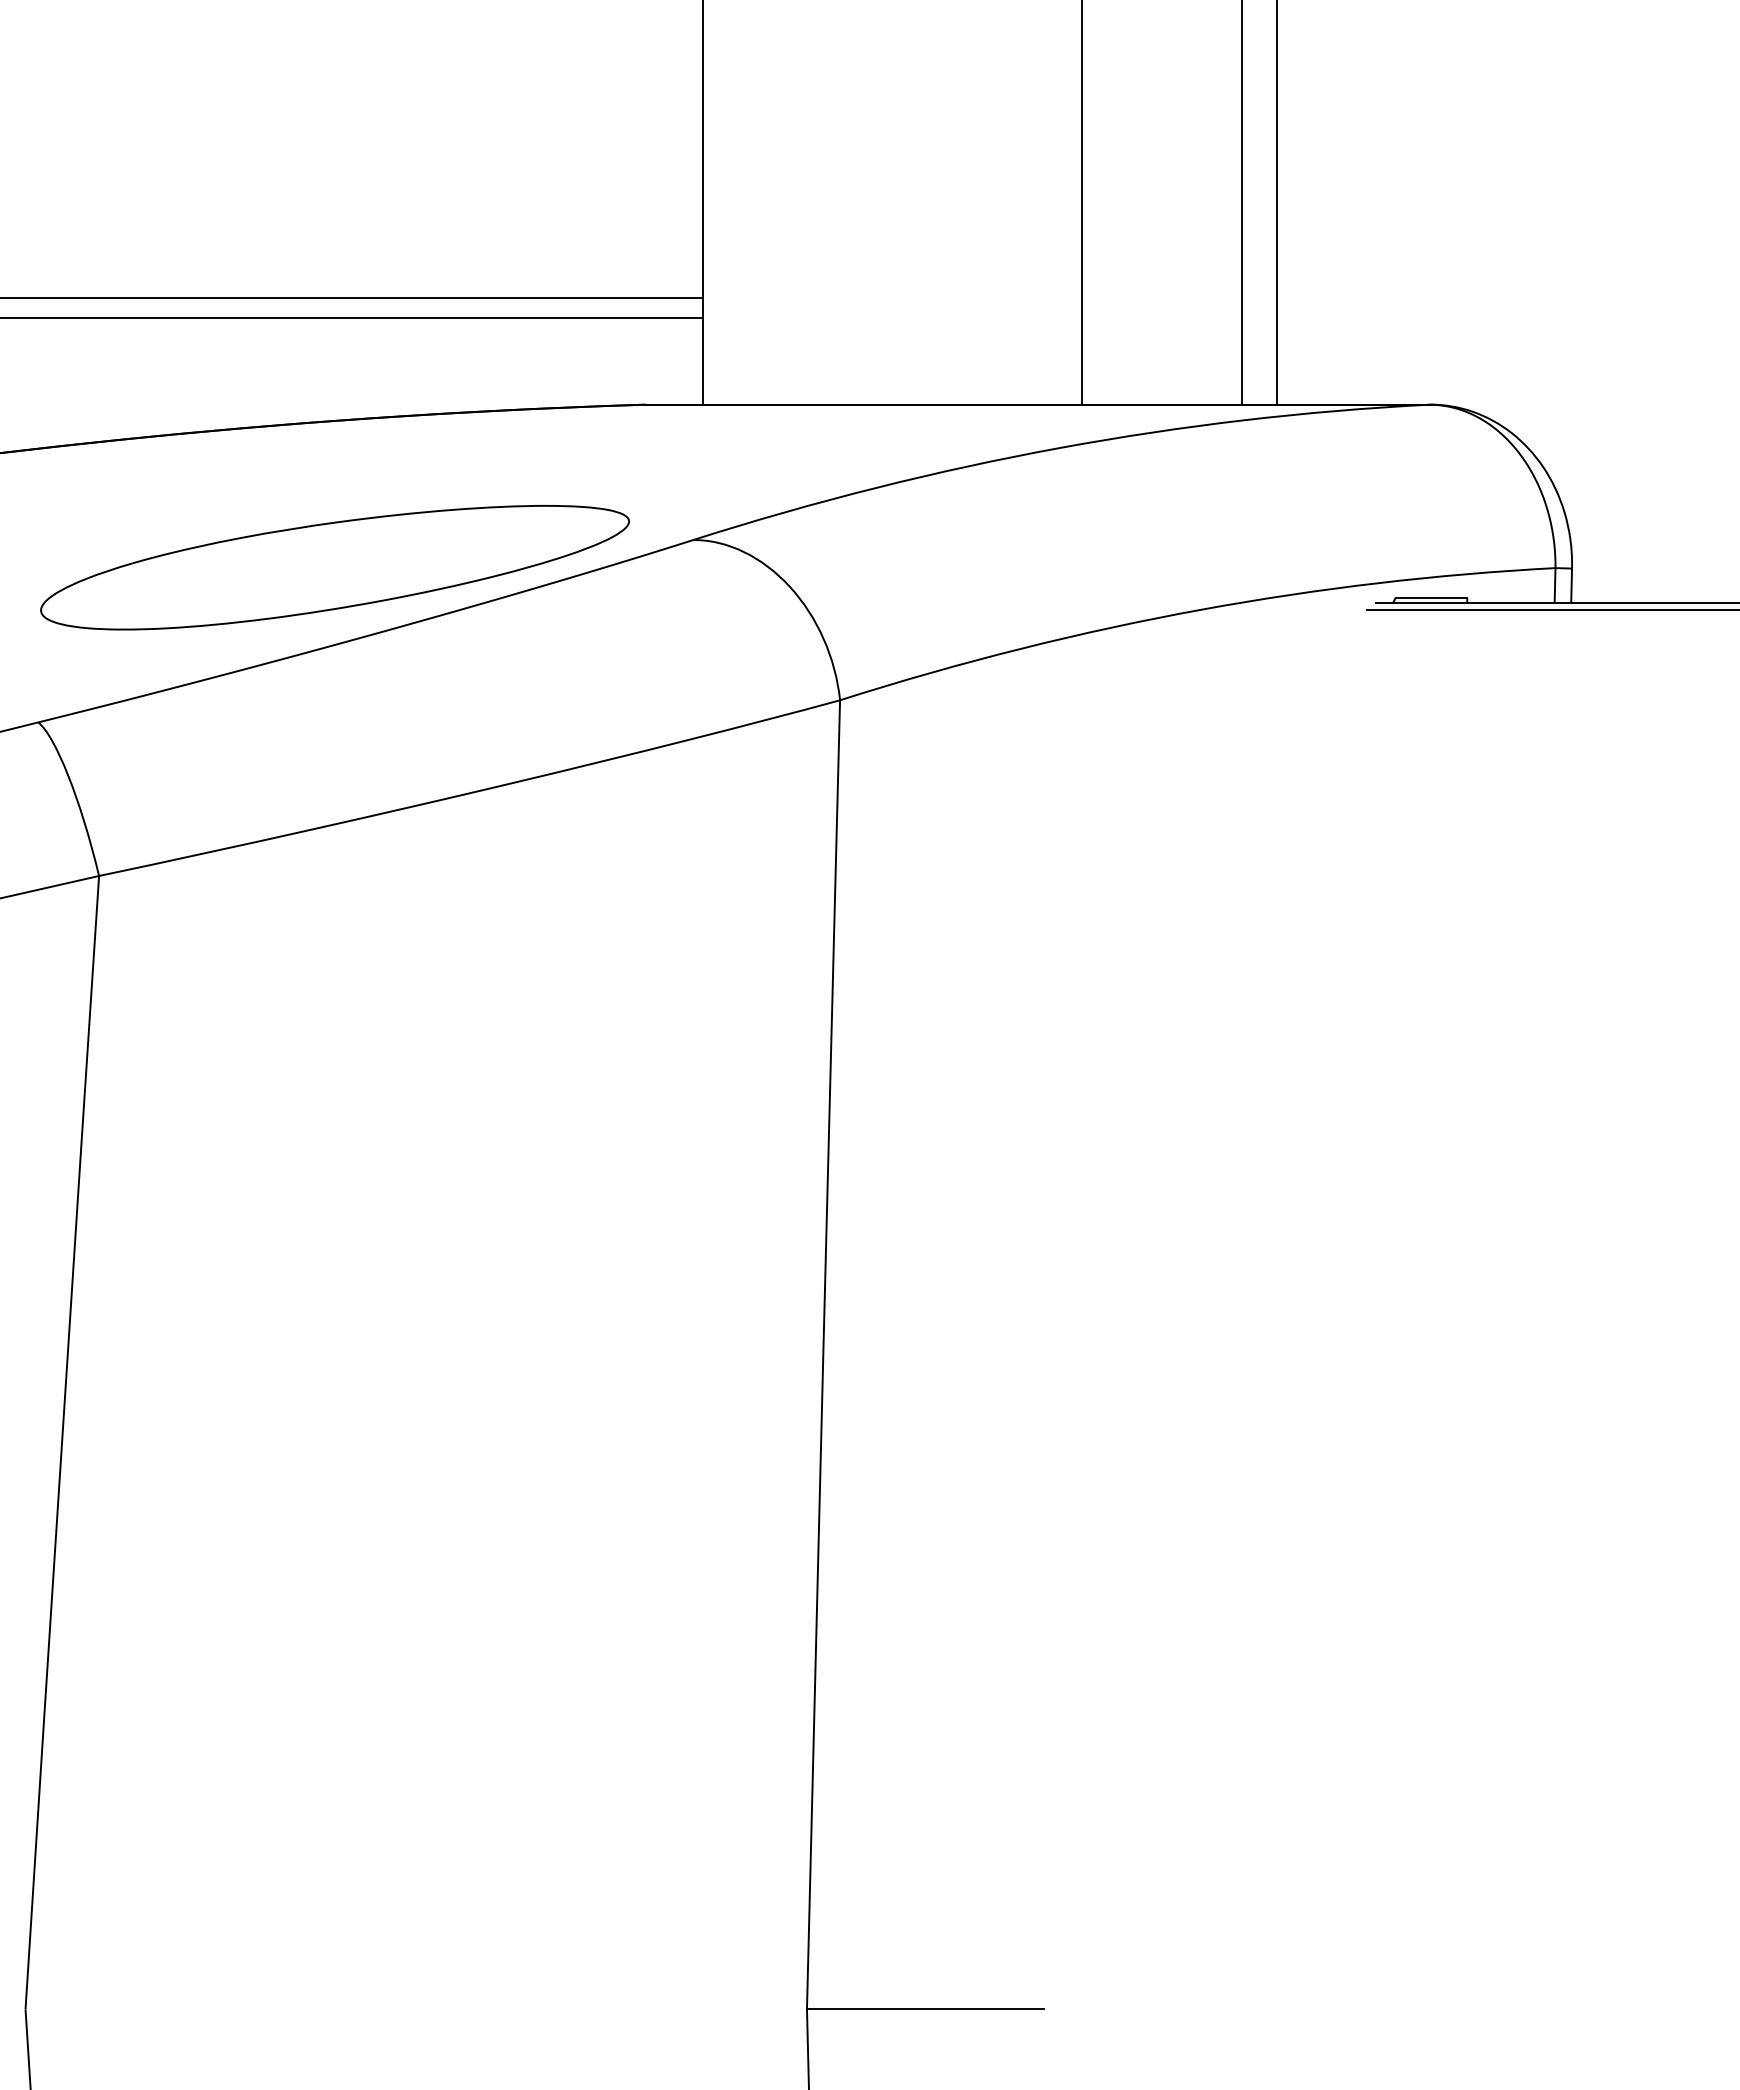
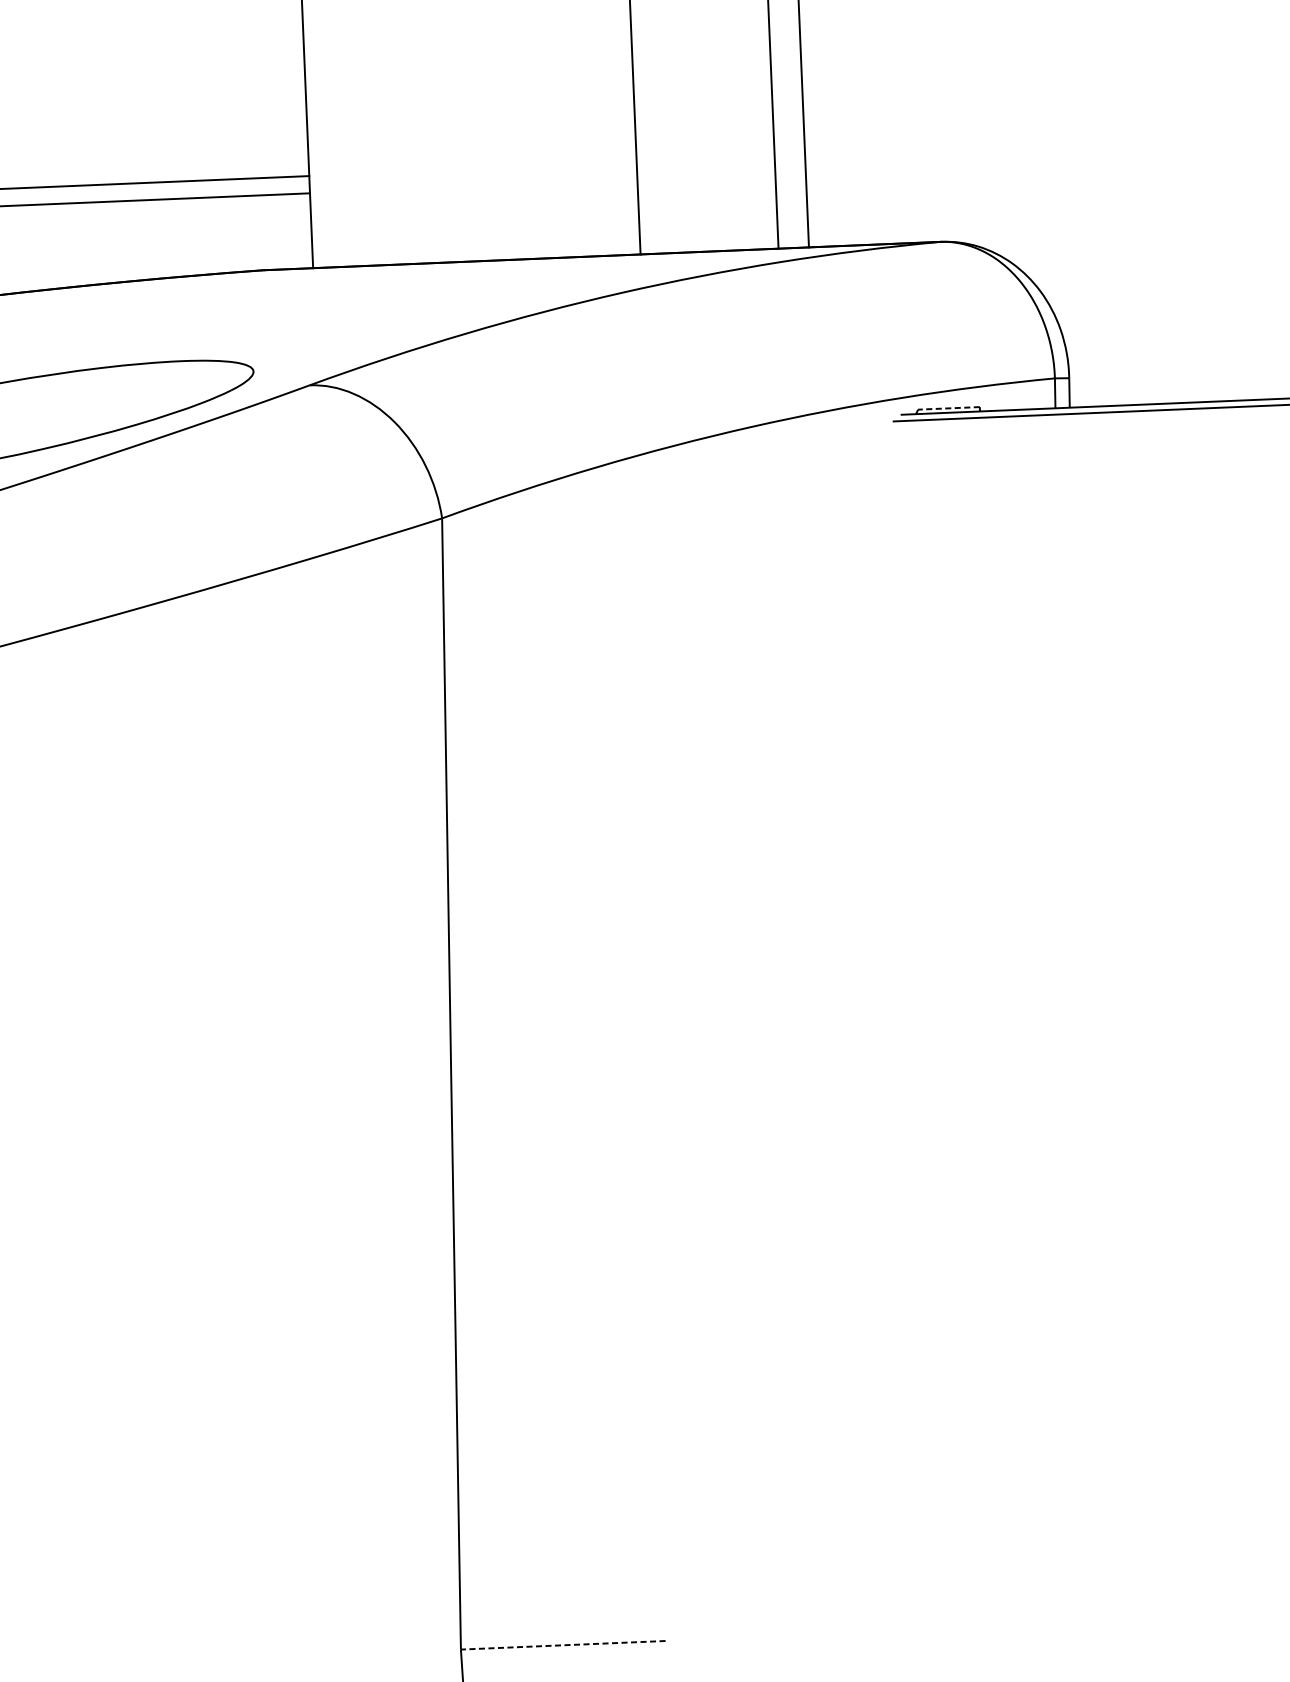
line: (1431, 597) -> (948, 408), solid -> dashed
line: (925, 2009) -> (563, 1645), solid -> dashed

